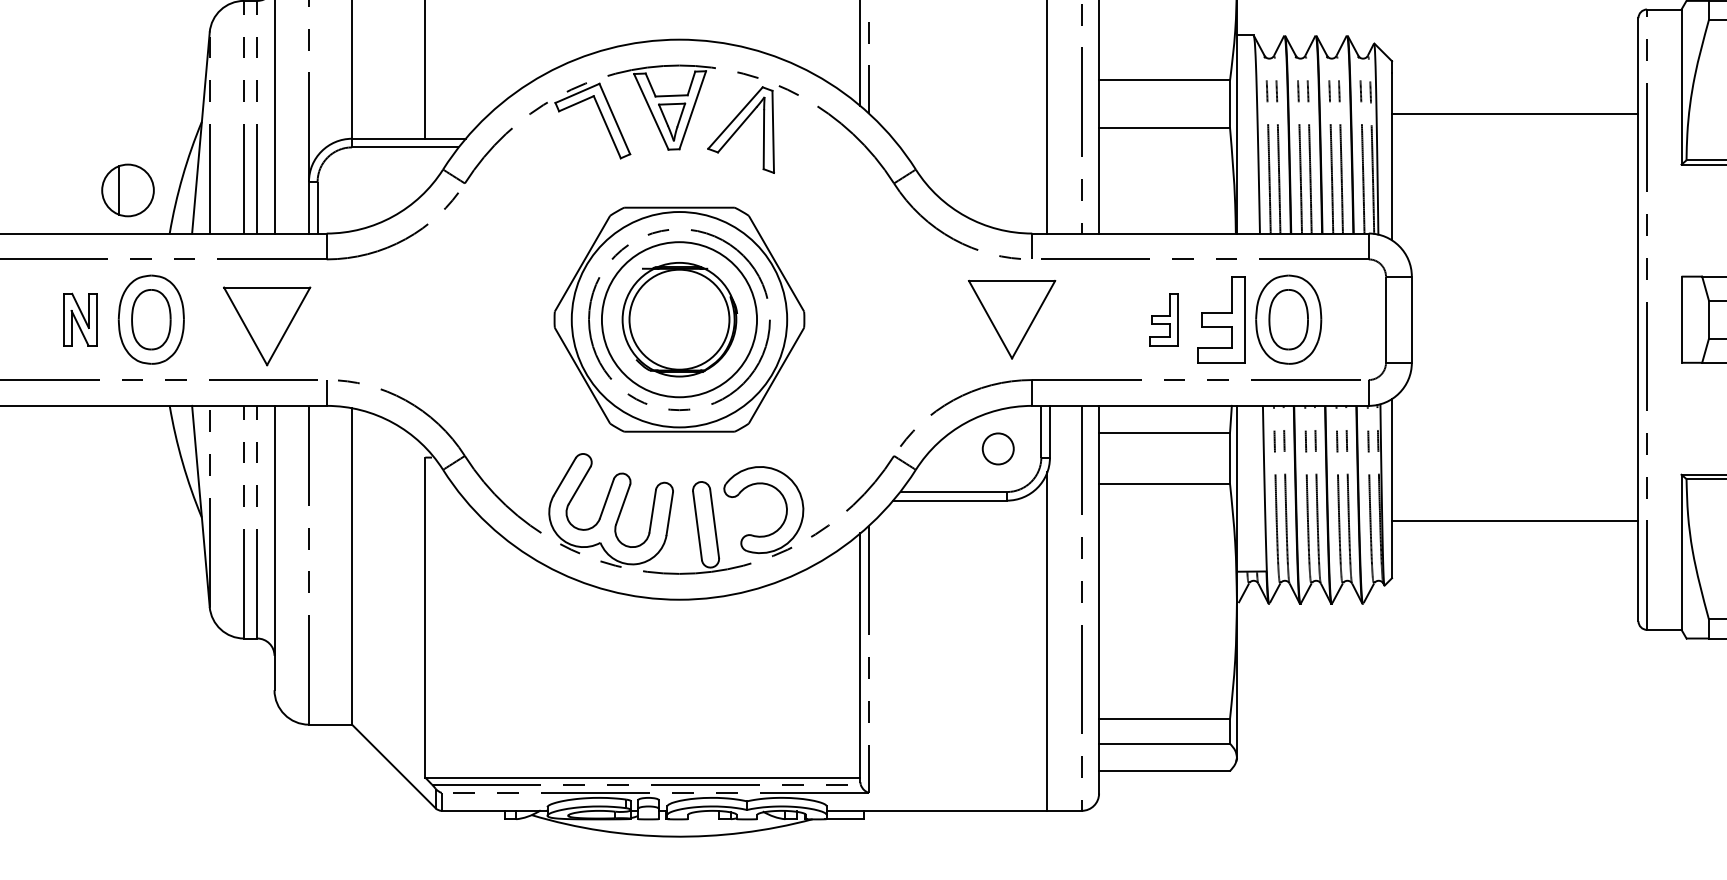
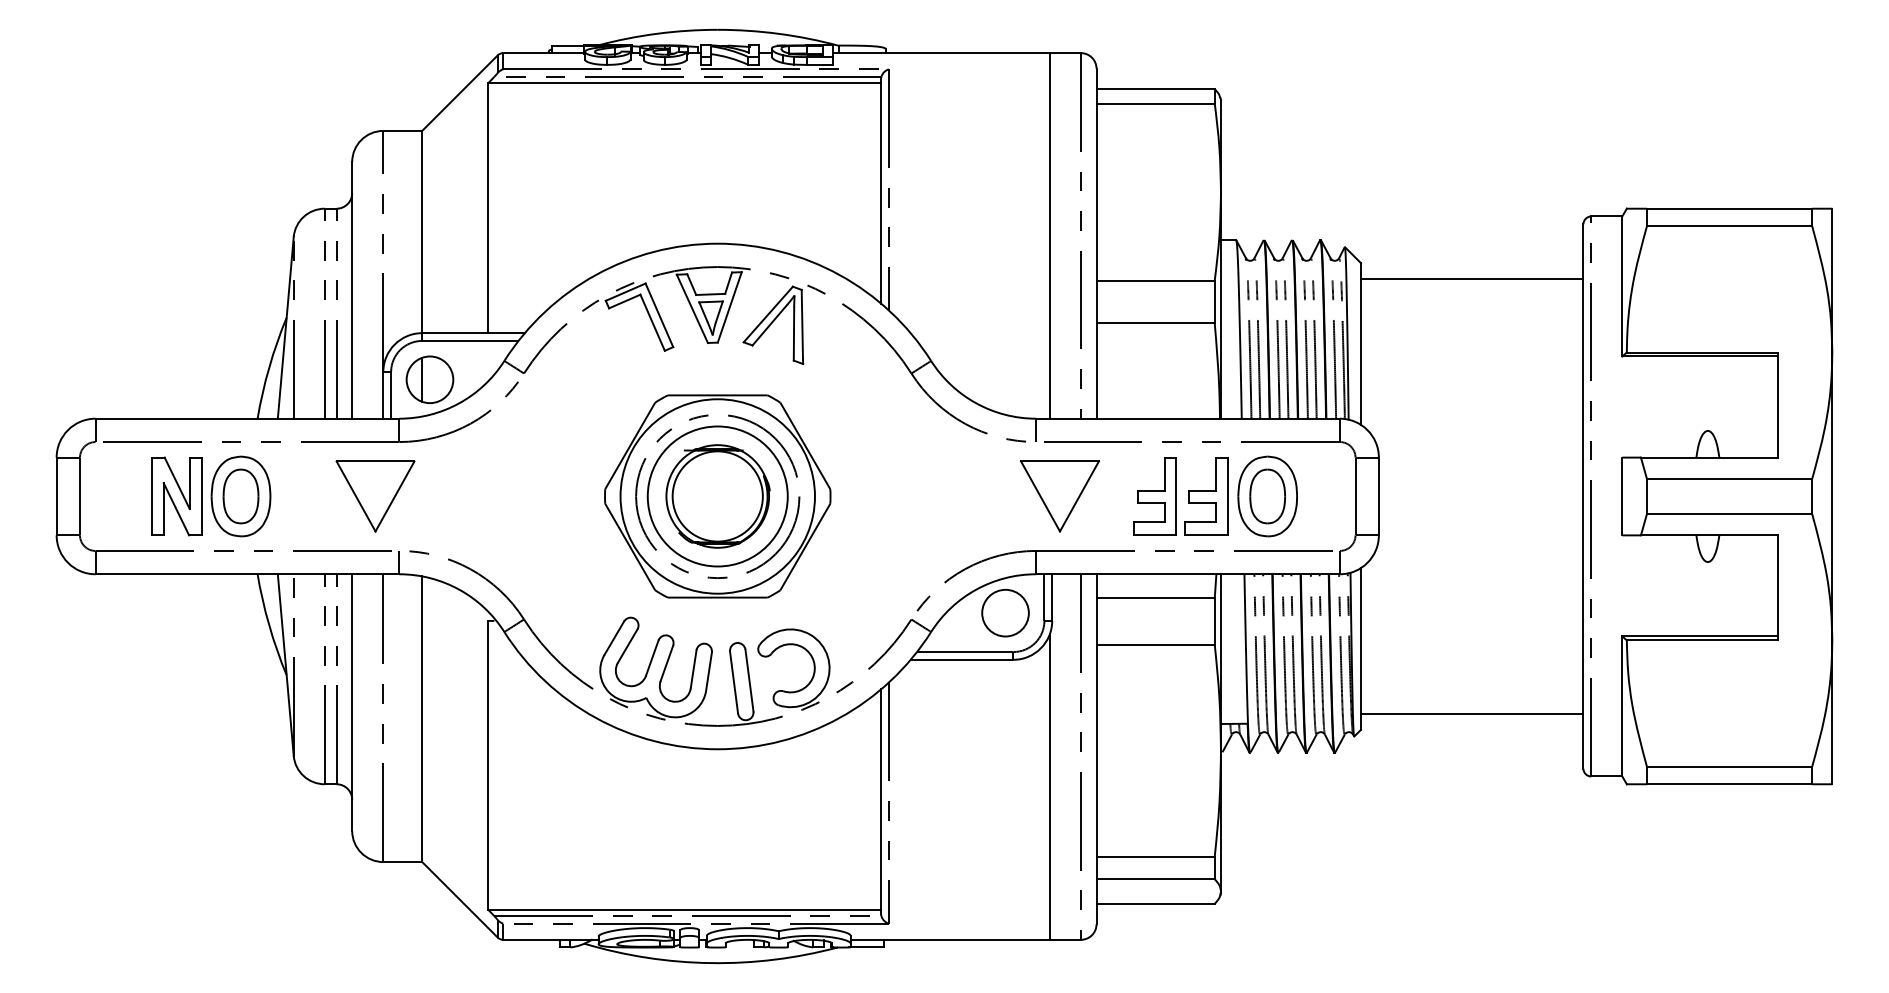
line: (1514, 113) -> (1471, 278), moved
part: (127, 190) -> (429, 379), moved
part: (79, 319) -> (176, 496), size x1.67
part: (1011, 319) -> (1059, 496), moved
part: (1163, 319) -> (1154, 496), size x1.67
part: (267, 326) -> (375, 496), moved
circle: (998, 448) -> (1005, 612), size x1.67
line: (1514, 521) -> (1471, 714), moved

